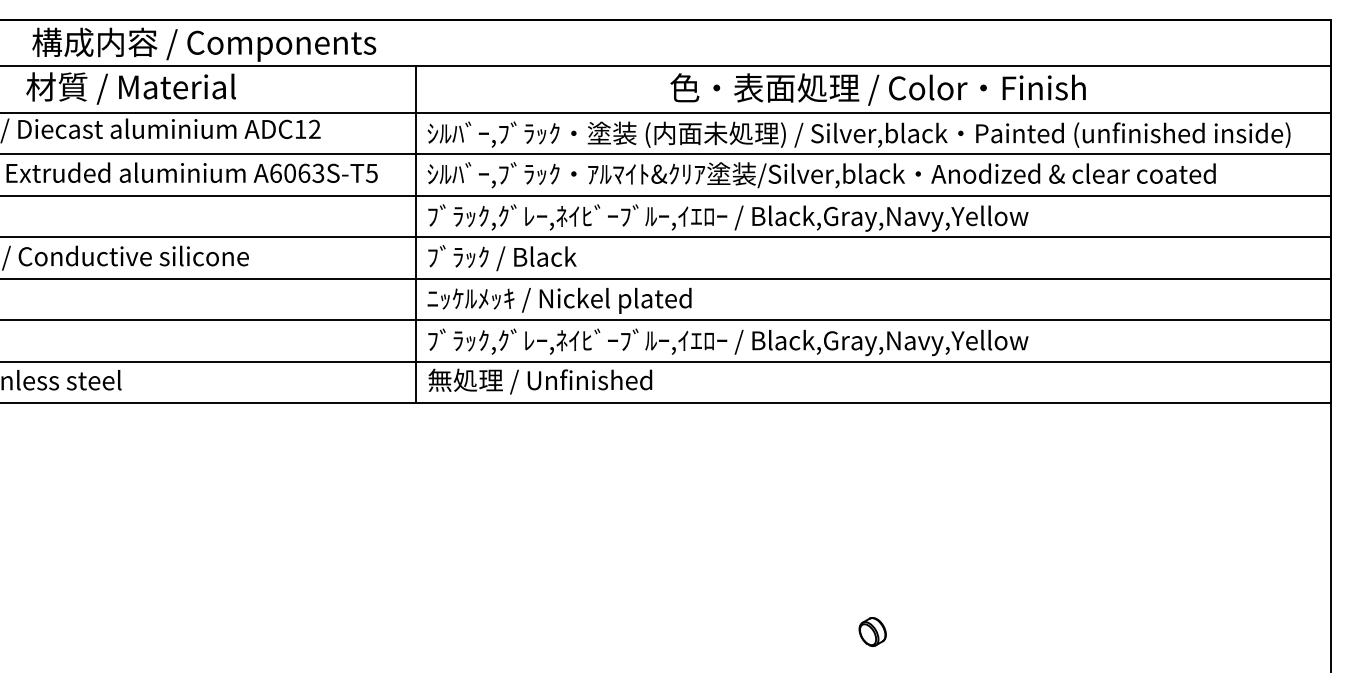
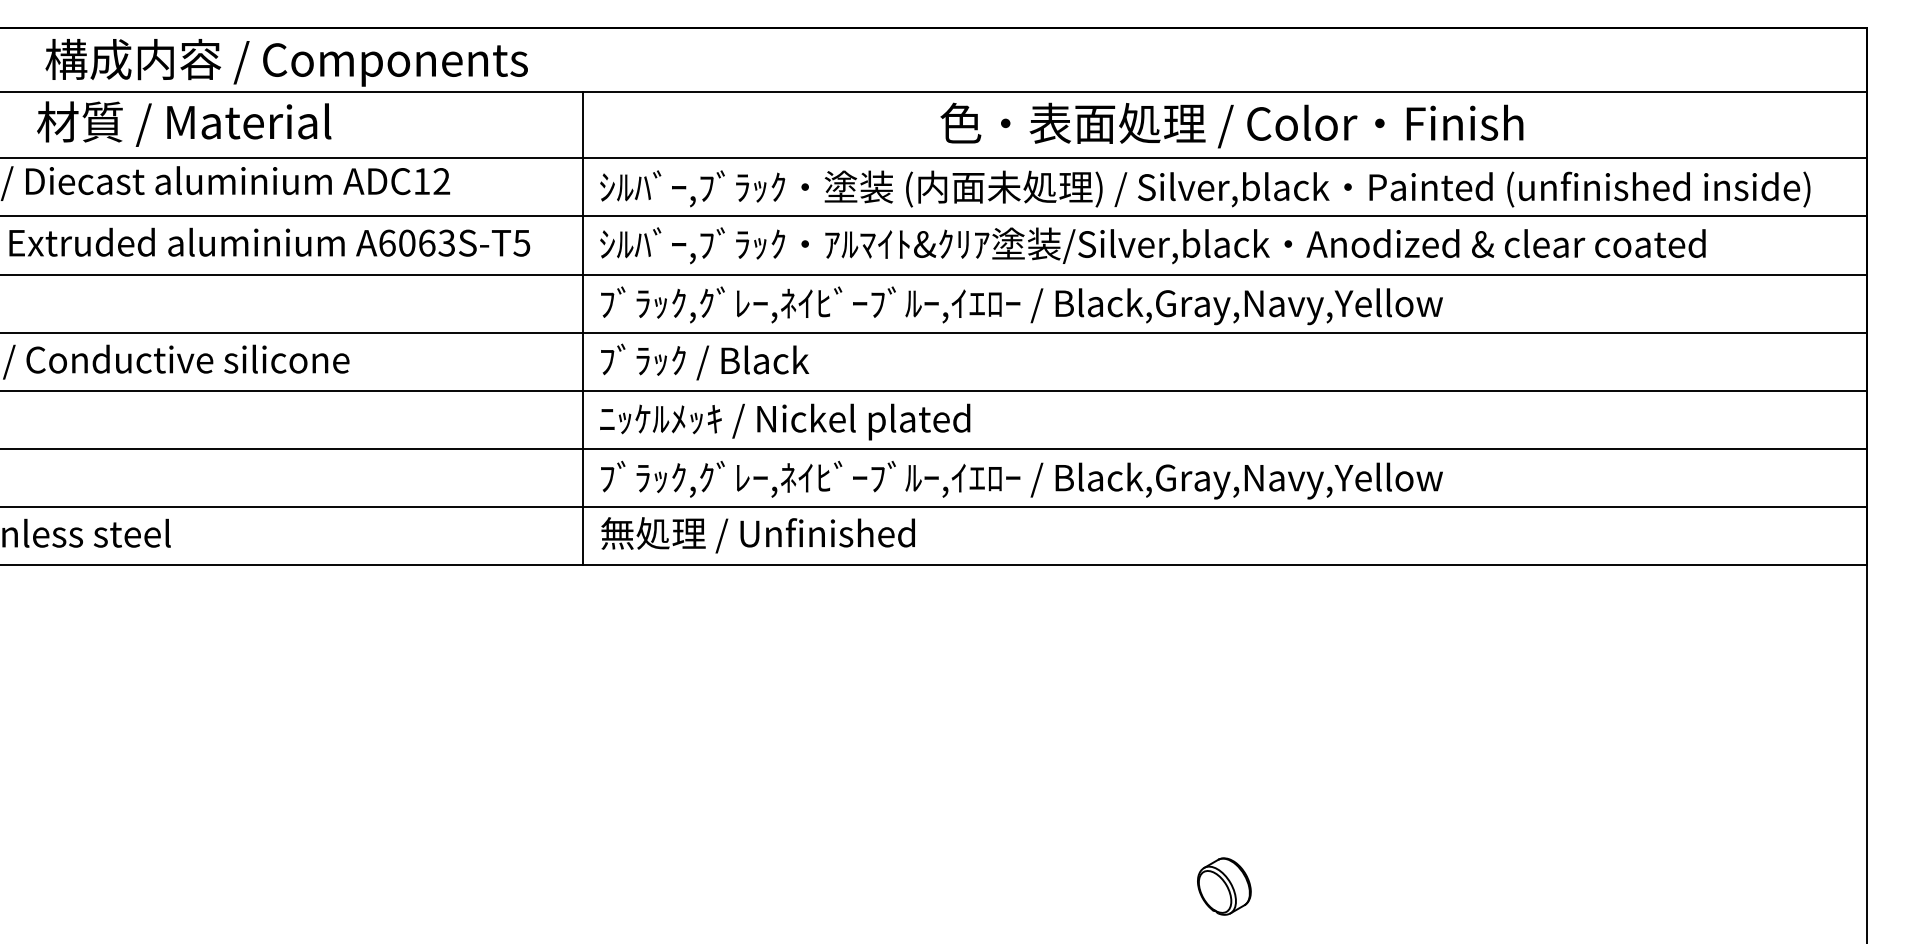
part: (872, 631) -> (1224, 886), size x1.43

